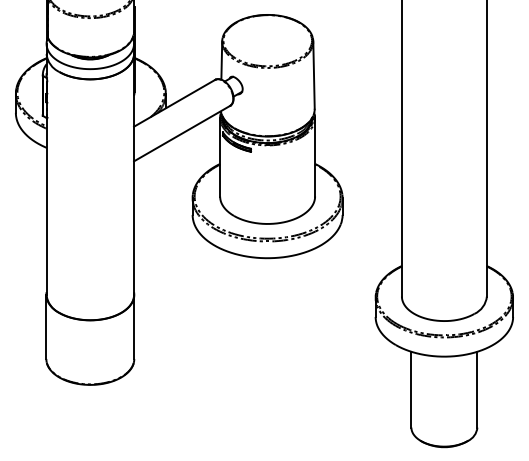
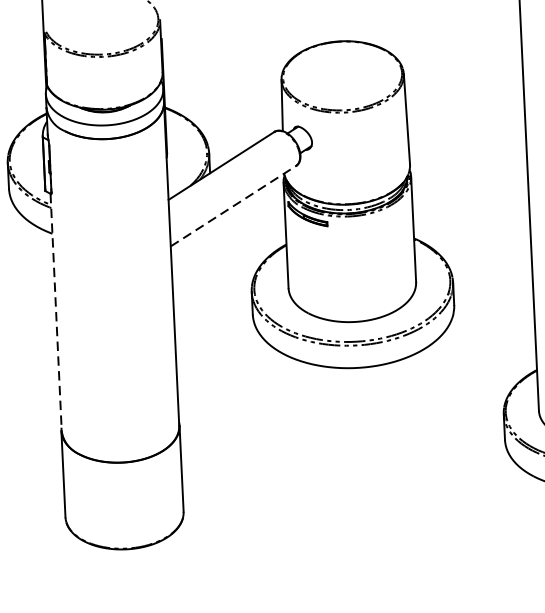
line: (182, 133) -> (234, 205), solid -> dashed
line: (46, 207) -> (56, 313), solid -> dashed

